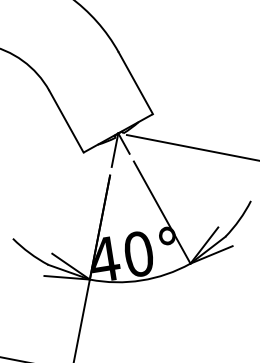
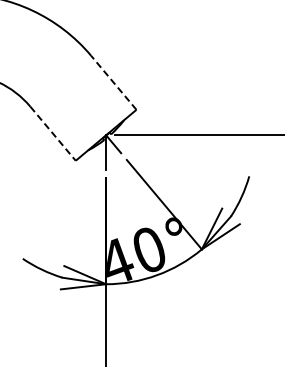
line: (135, 82) -> (113, 82), solid -> dashed
line: (66, 122) -> (53, 134), solid -> dashed

